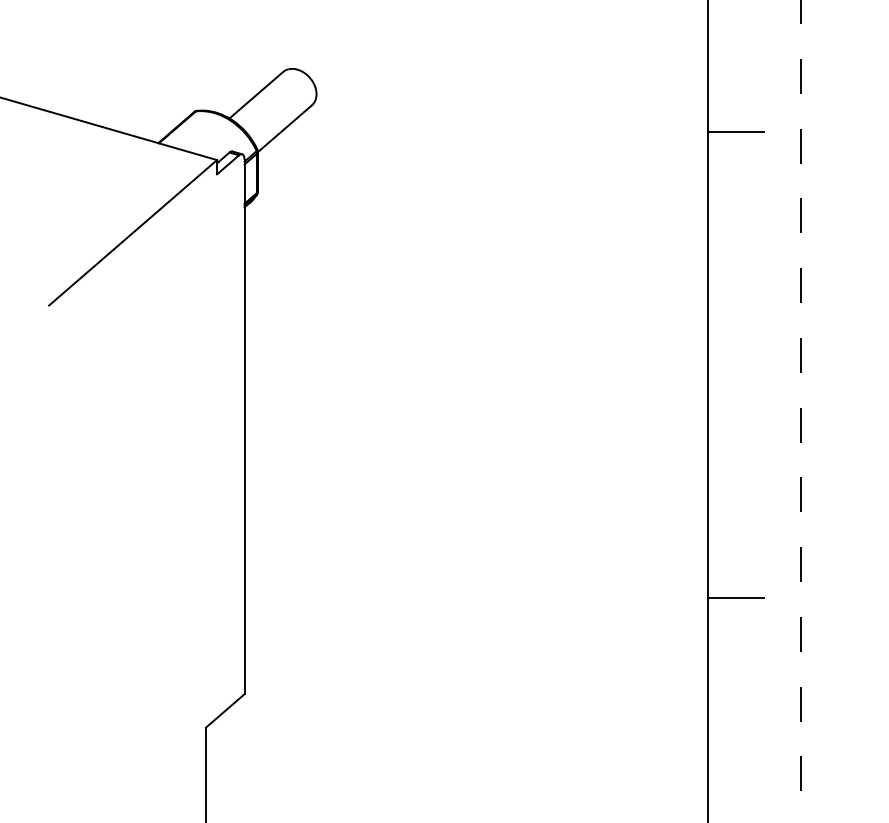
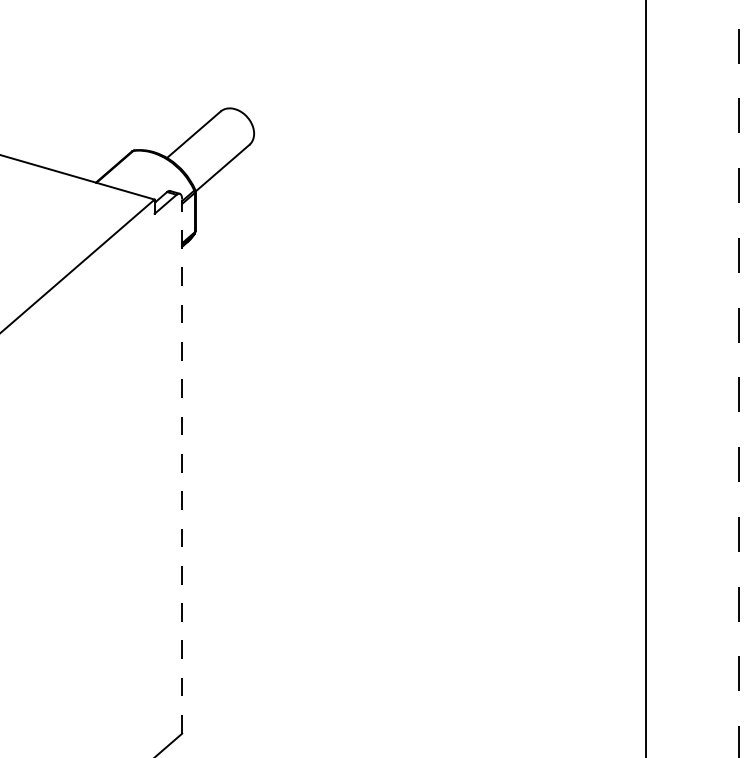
line: (736, 132) -> (674, 171), removed
line: (244, 426) -> (182, 465), solid -> dashed
line: (736, 598) -> (674, 637), removed

